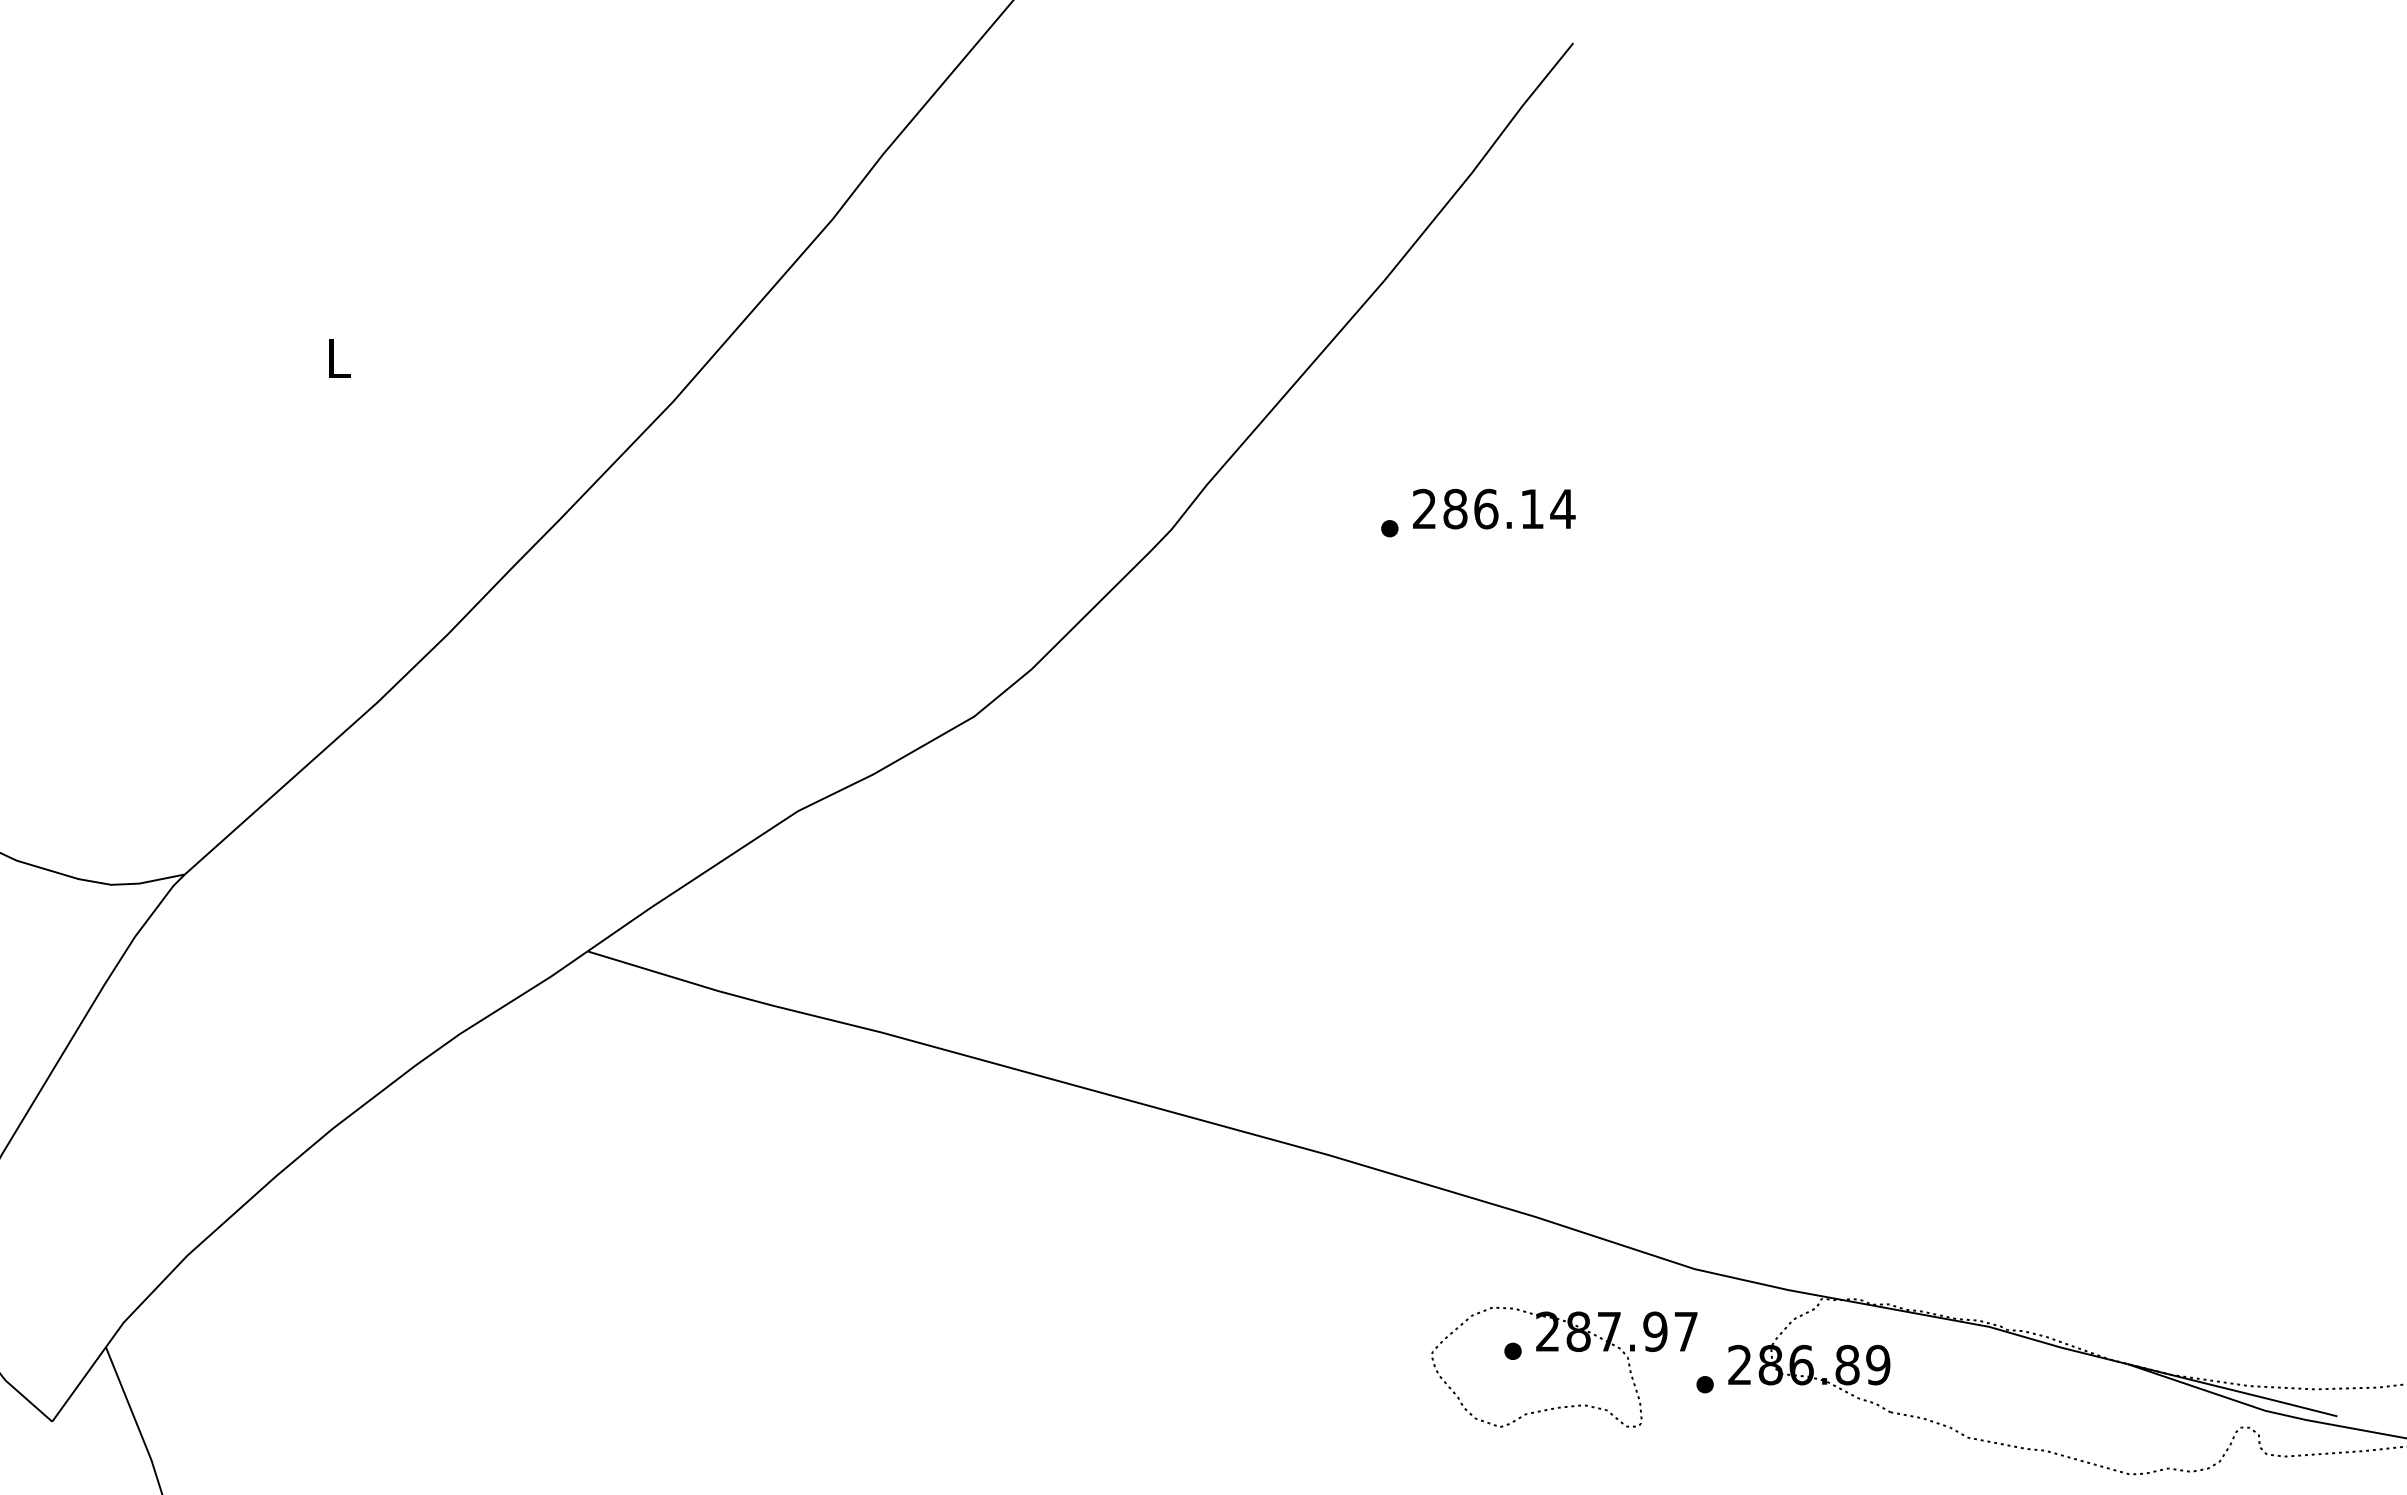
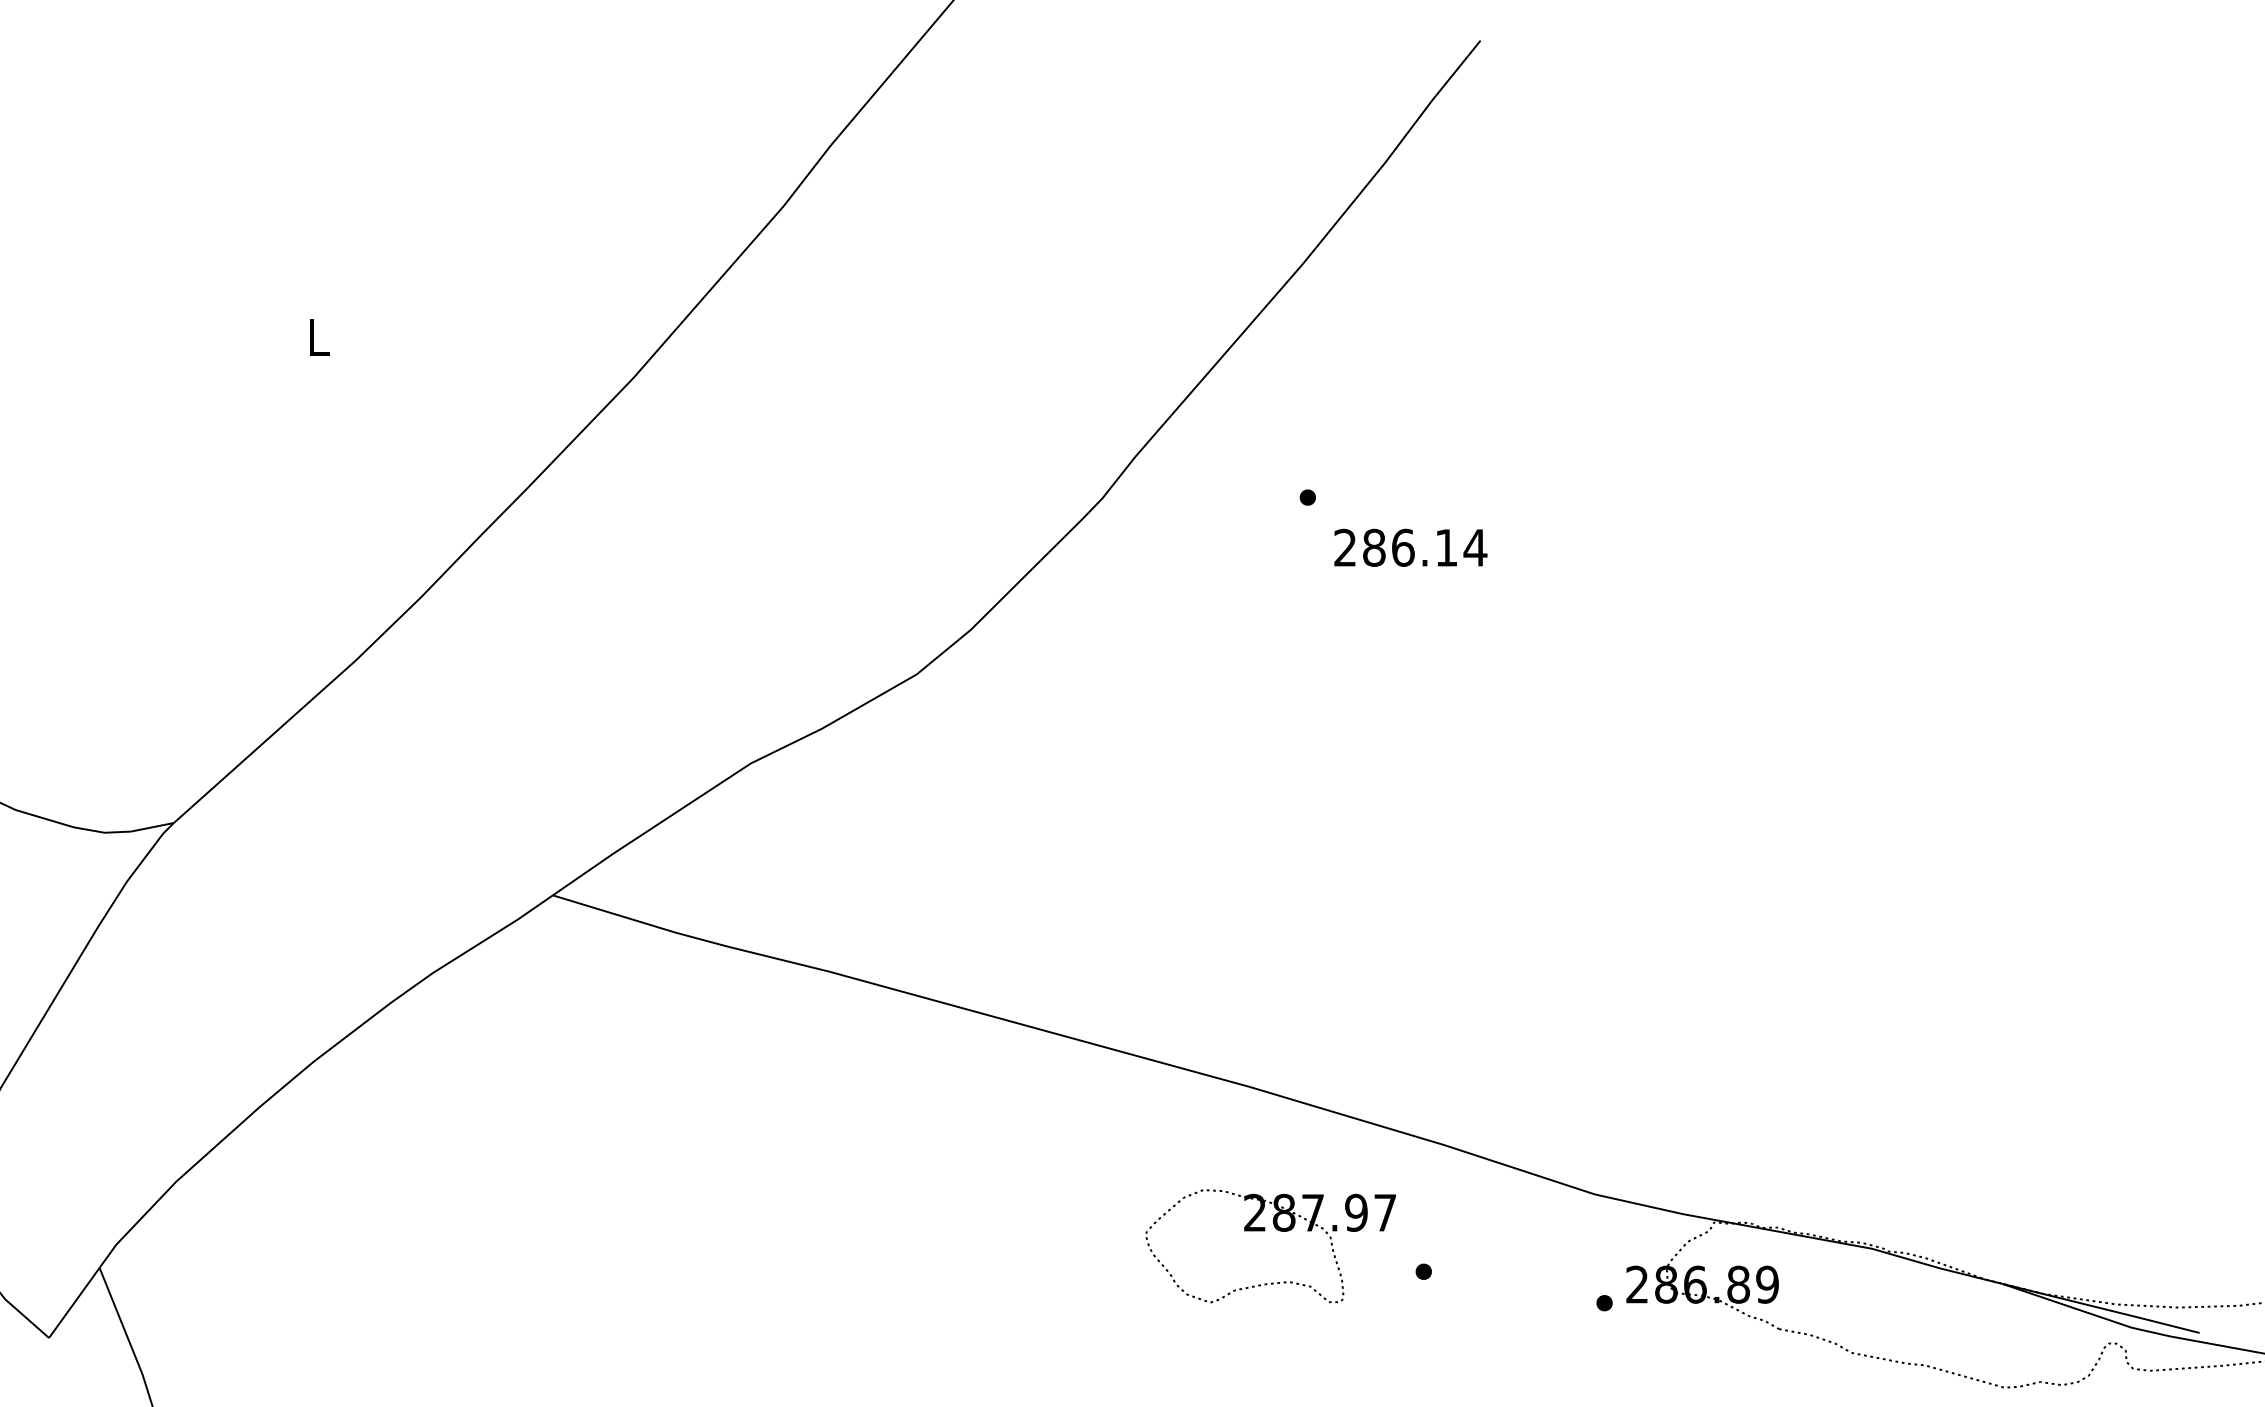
text: (1494, 508) -> (1411, 547), moved
part: (1558, 1351) -> (1265, 1231), moved

